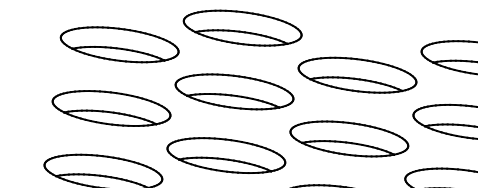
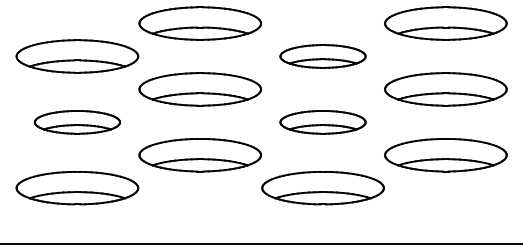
part: (356, 75) -> (322, 56), size x0.7
part: (111, 108) -> (77, 122), size x0.7
part: (348, 139) -> (322, 122), size x0.7

